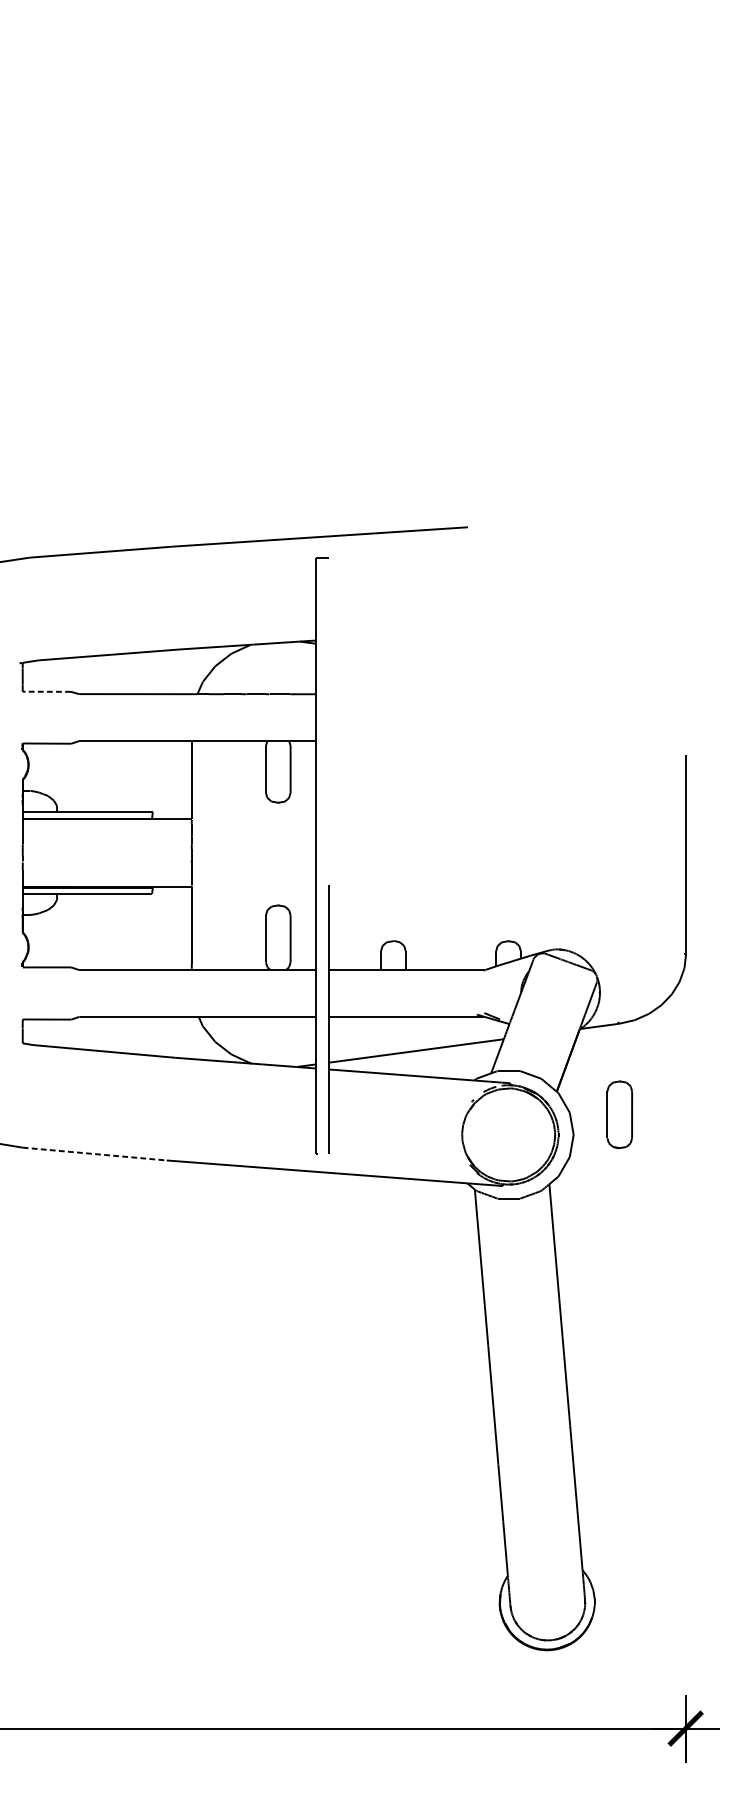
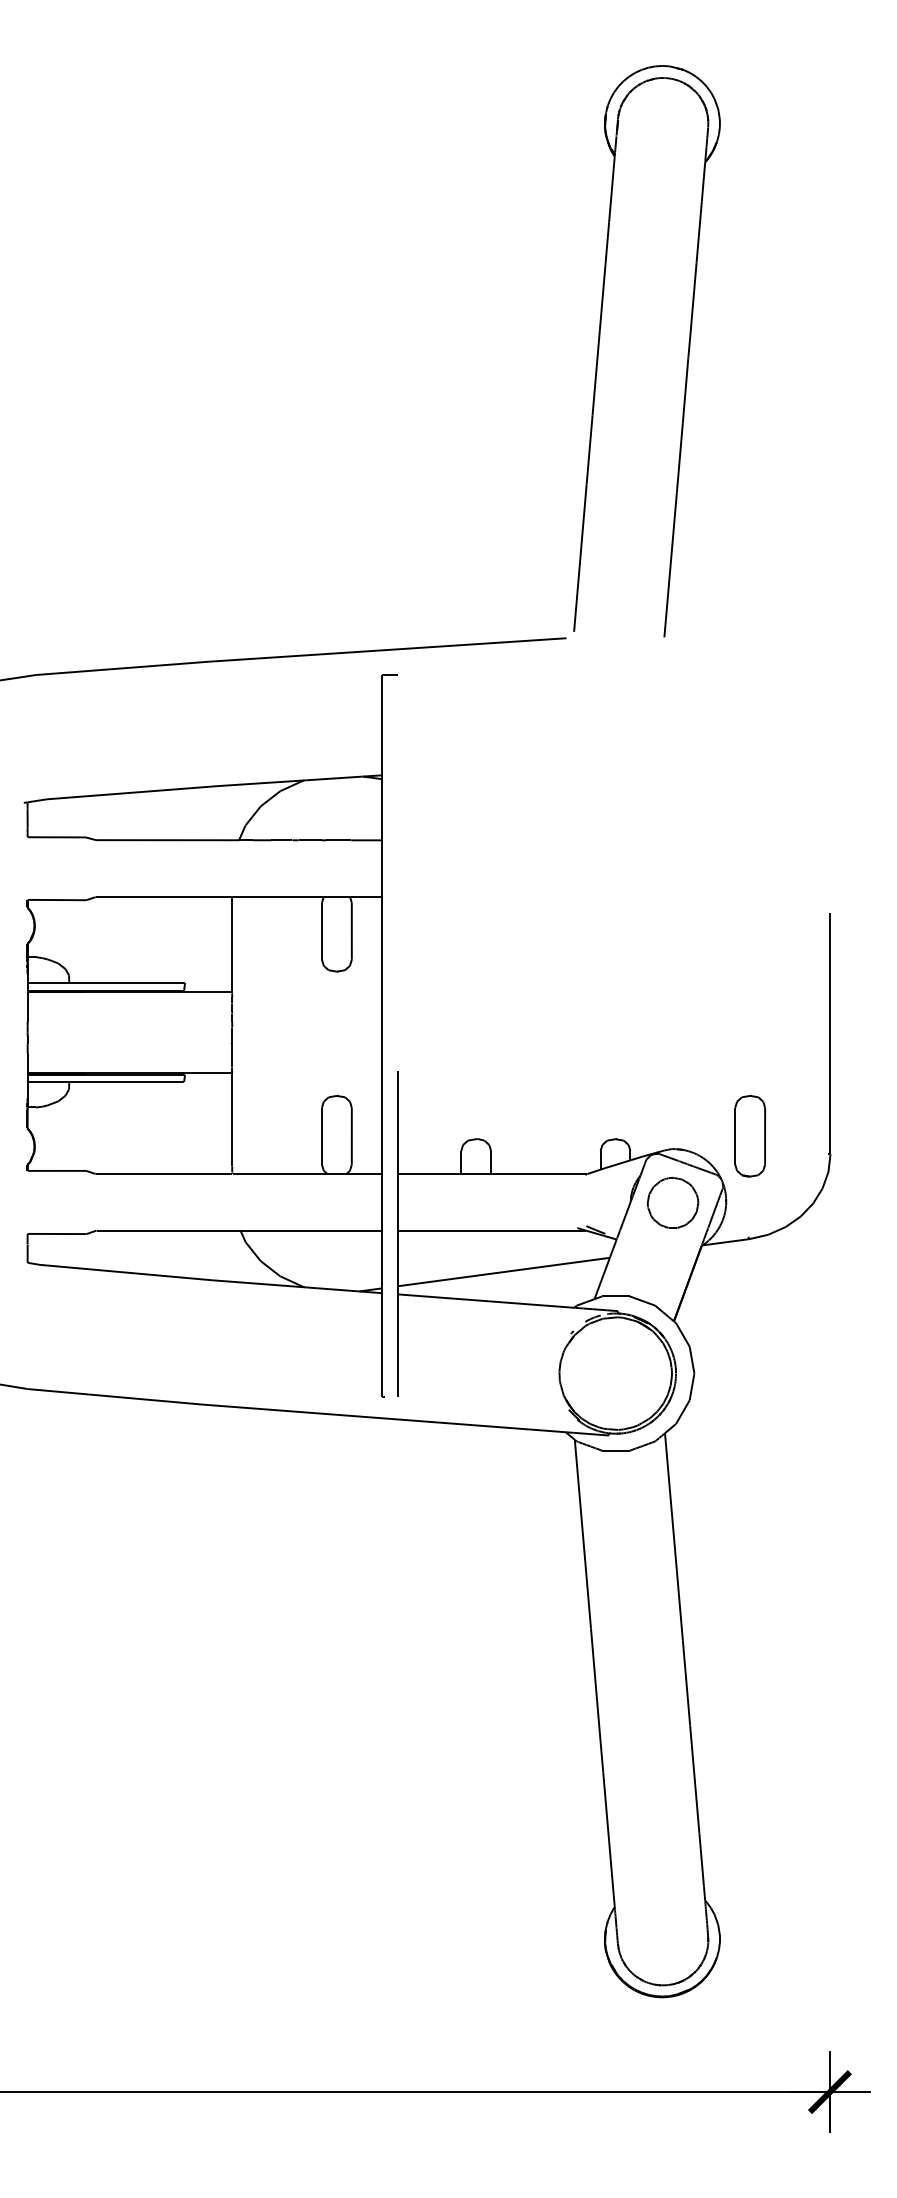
part: (567, 291) -> (687, 352), added
line: (46, 691) -> (56, 837), dashed -> solid
part: (555, 993) -> (672, 1202), added
part: (619, 1114) -> (749, 1135), moved
line: (94, 1153) -> (114, 1396), dashed -> solid

